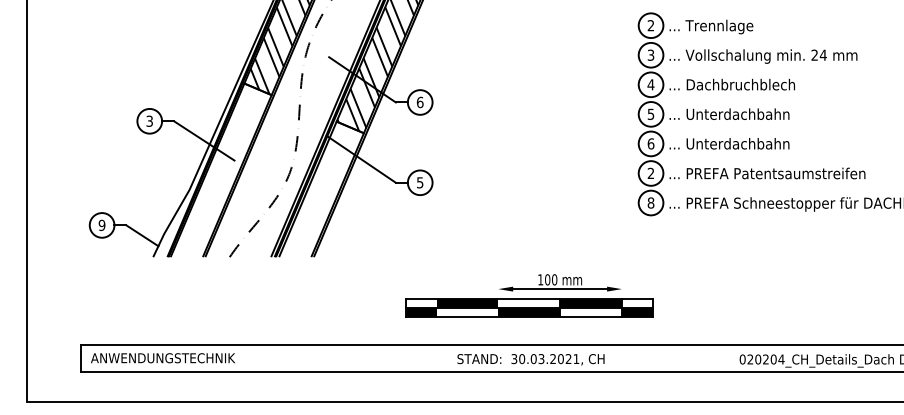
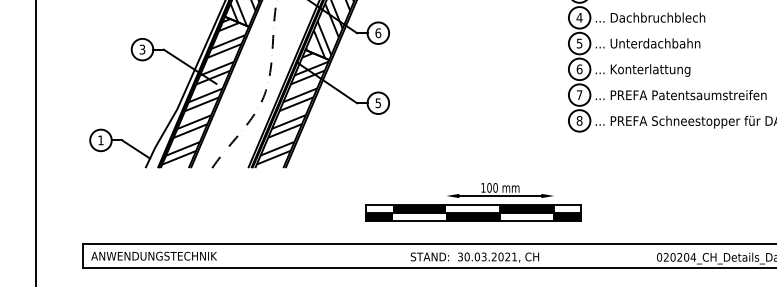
text: (737, 145) -> (655, 70), ... Unterdachbahn -> ... Konterlattung
hatch: (219, 169) -> (203, 91), added
text: (650, 172) -> (579, 94), 2 -> 7
hatch: (321, 189) -> (292, 109), added
text: (101, 225) -> (100, 140), 9 -> 1

